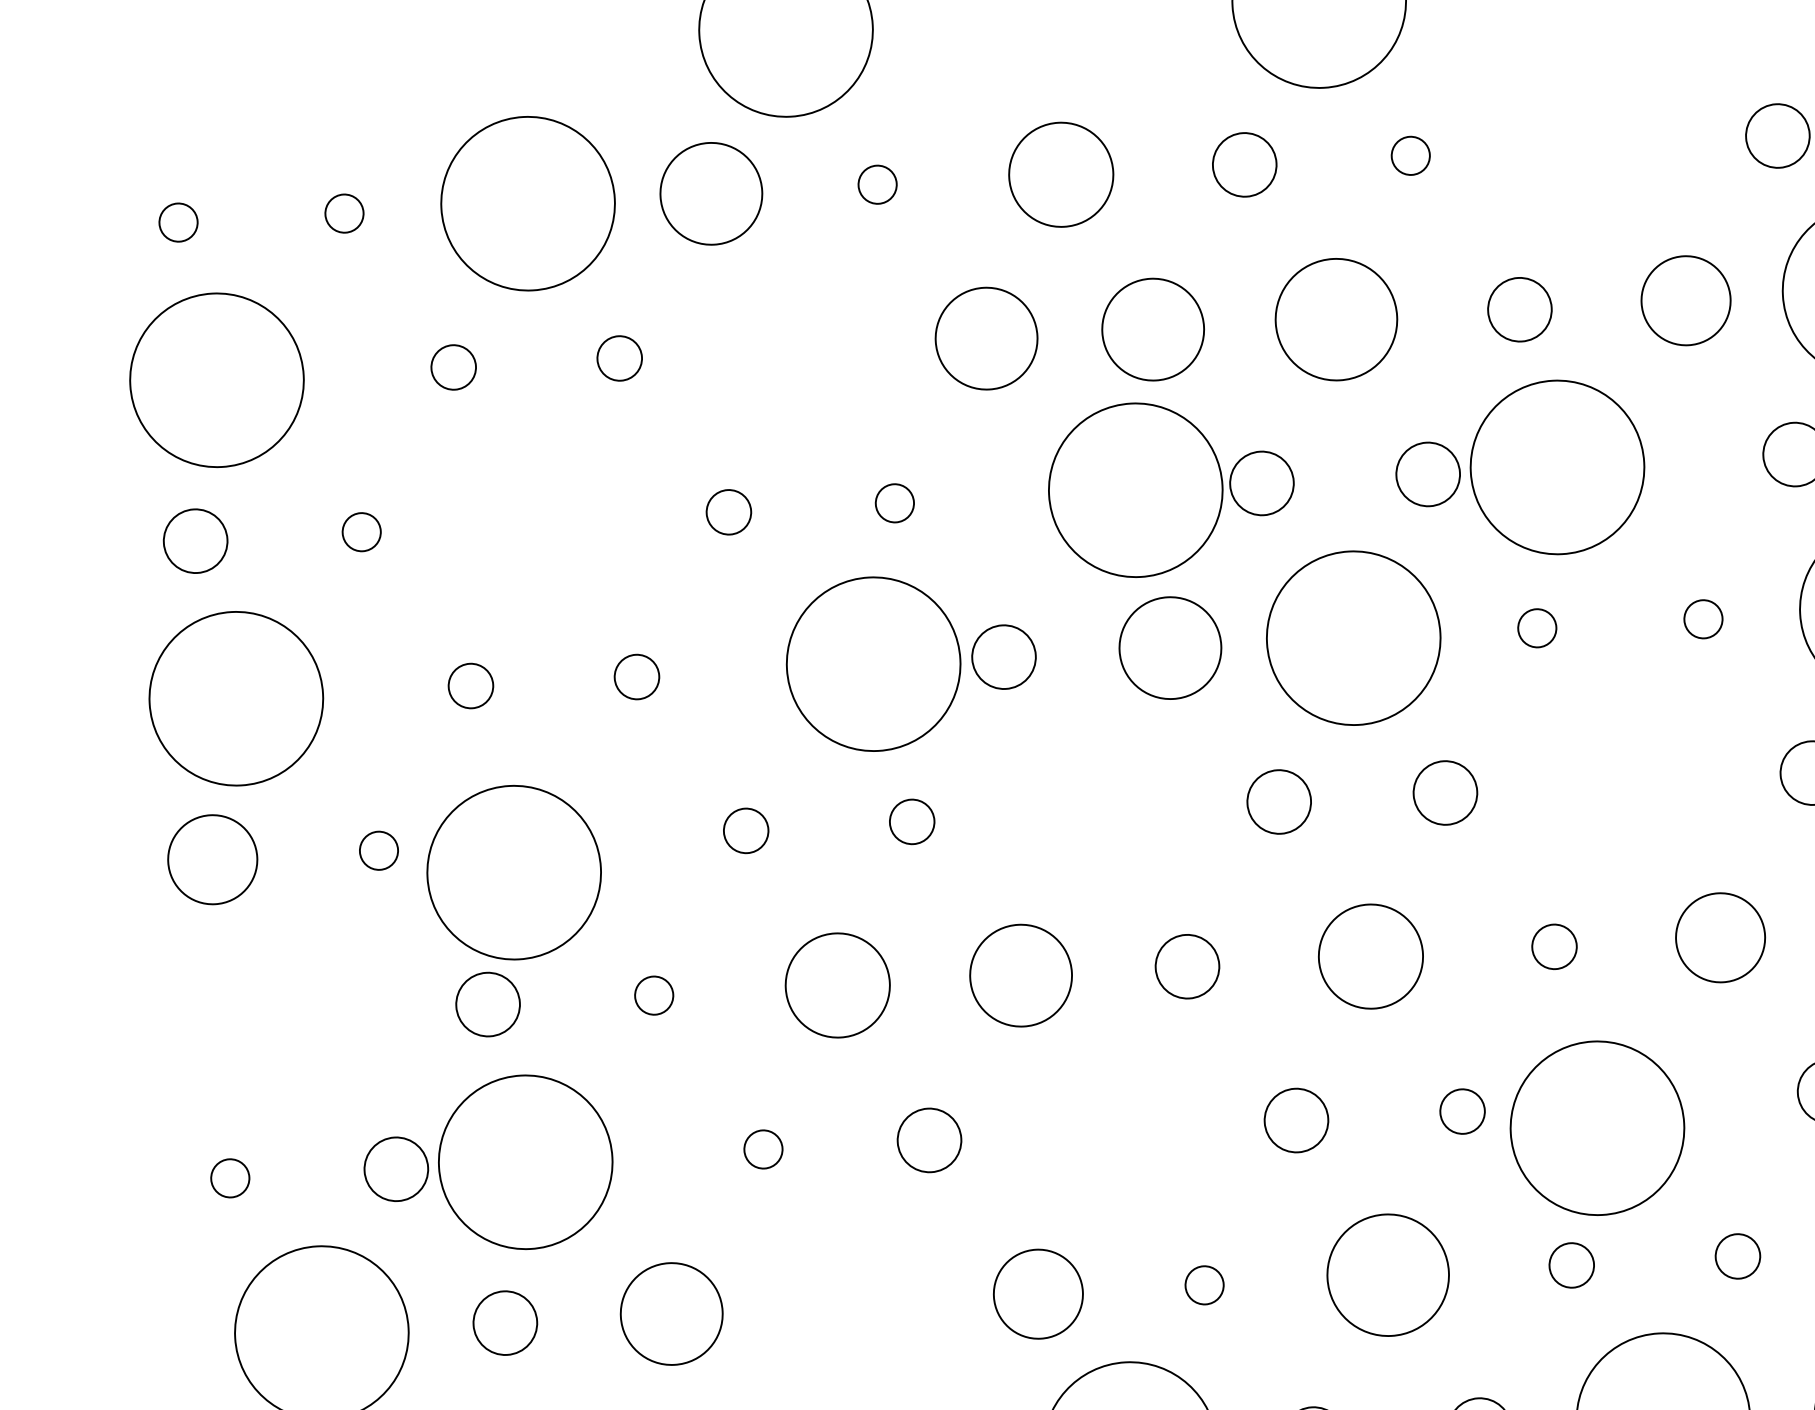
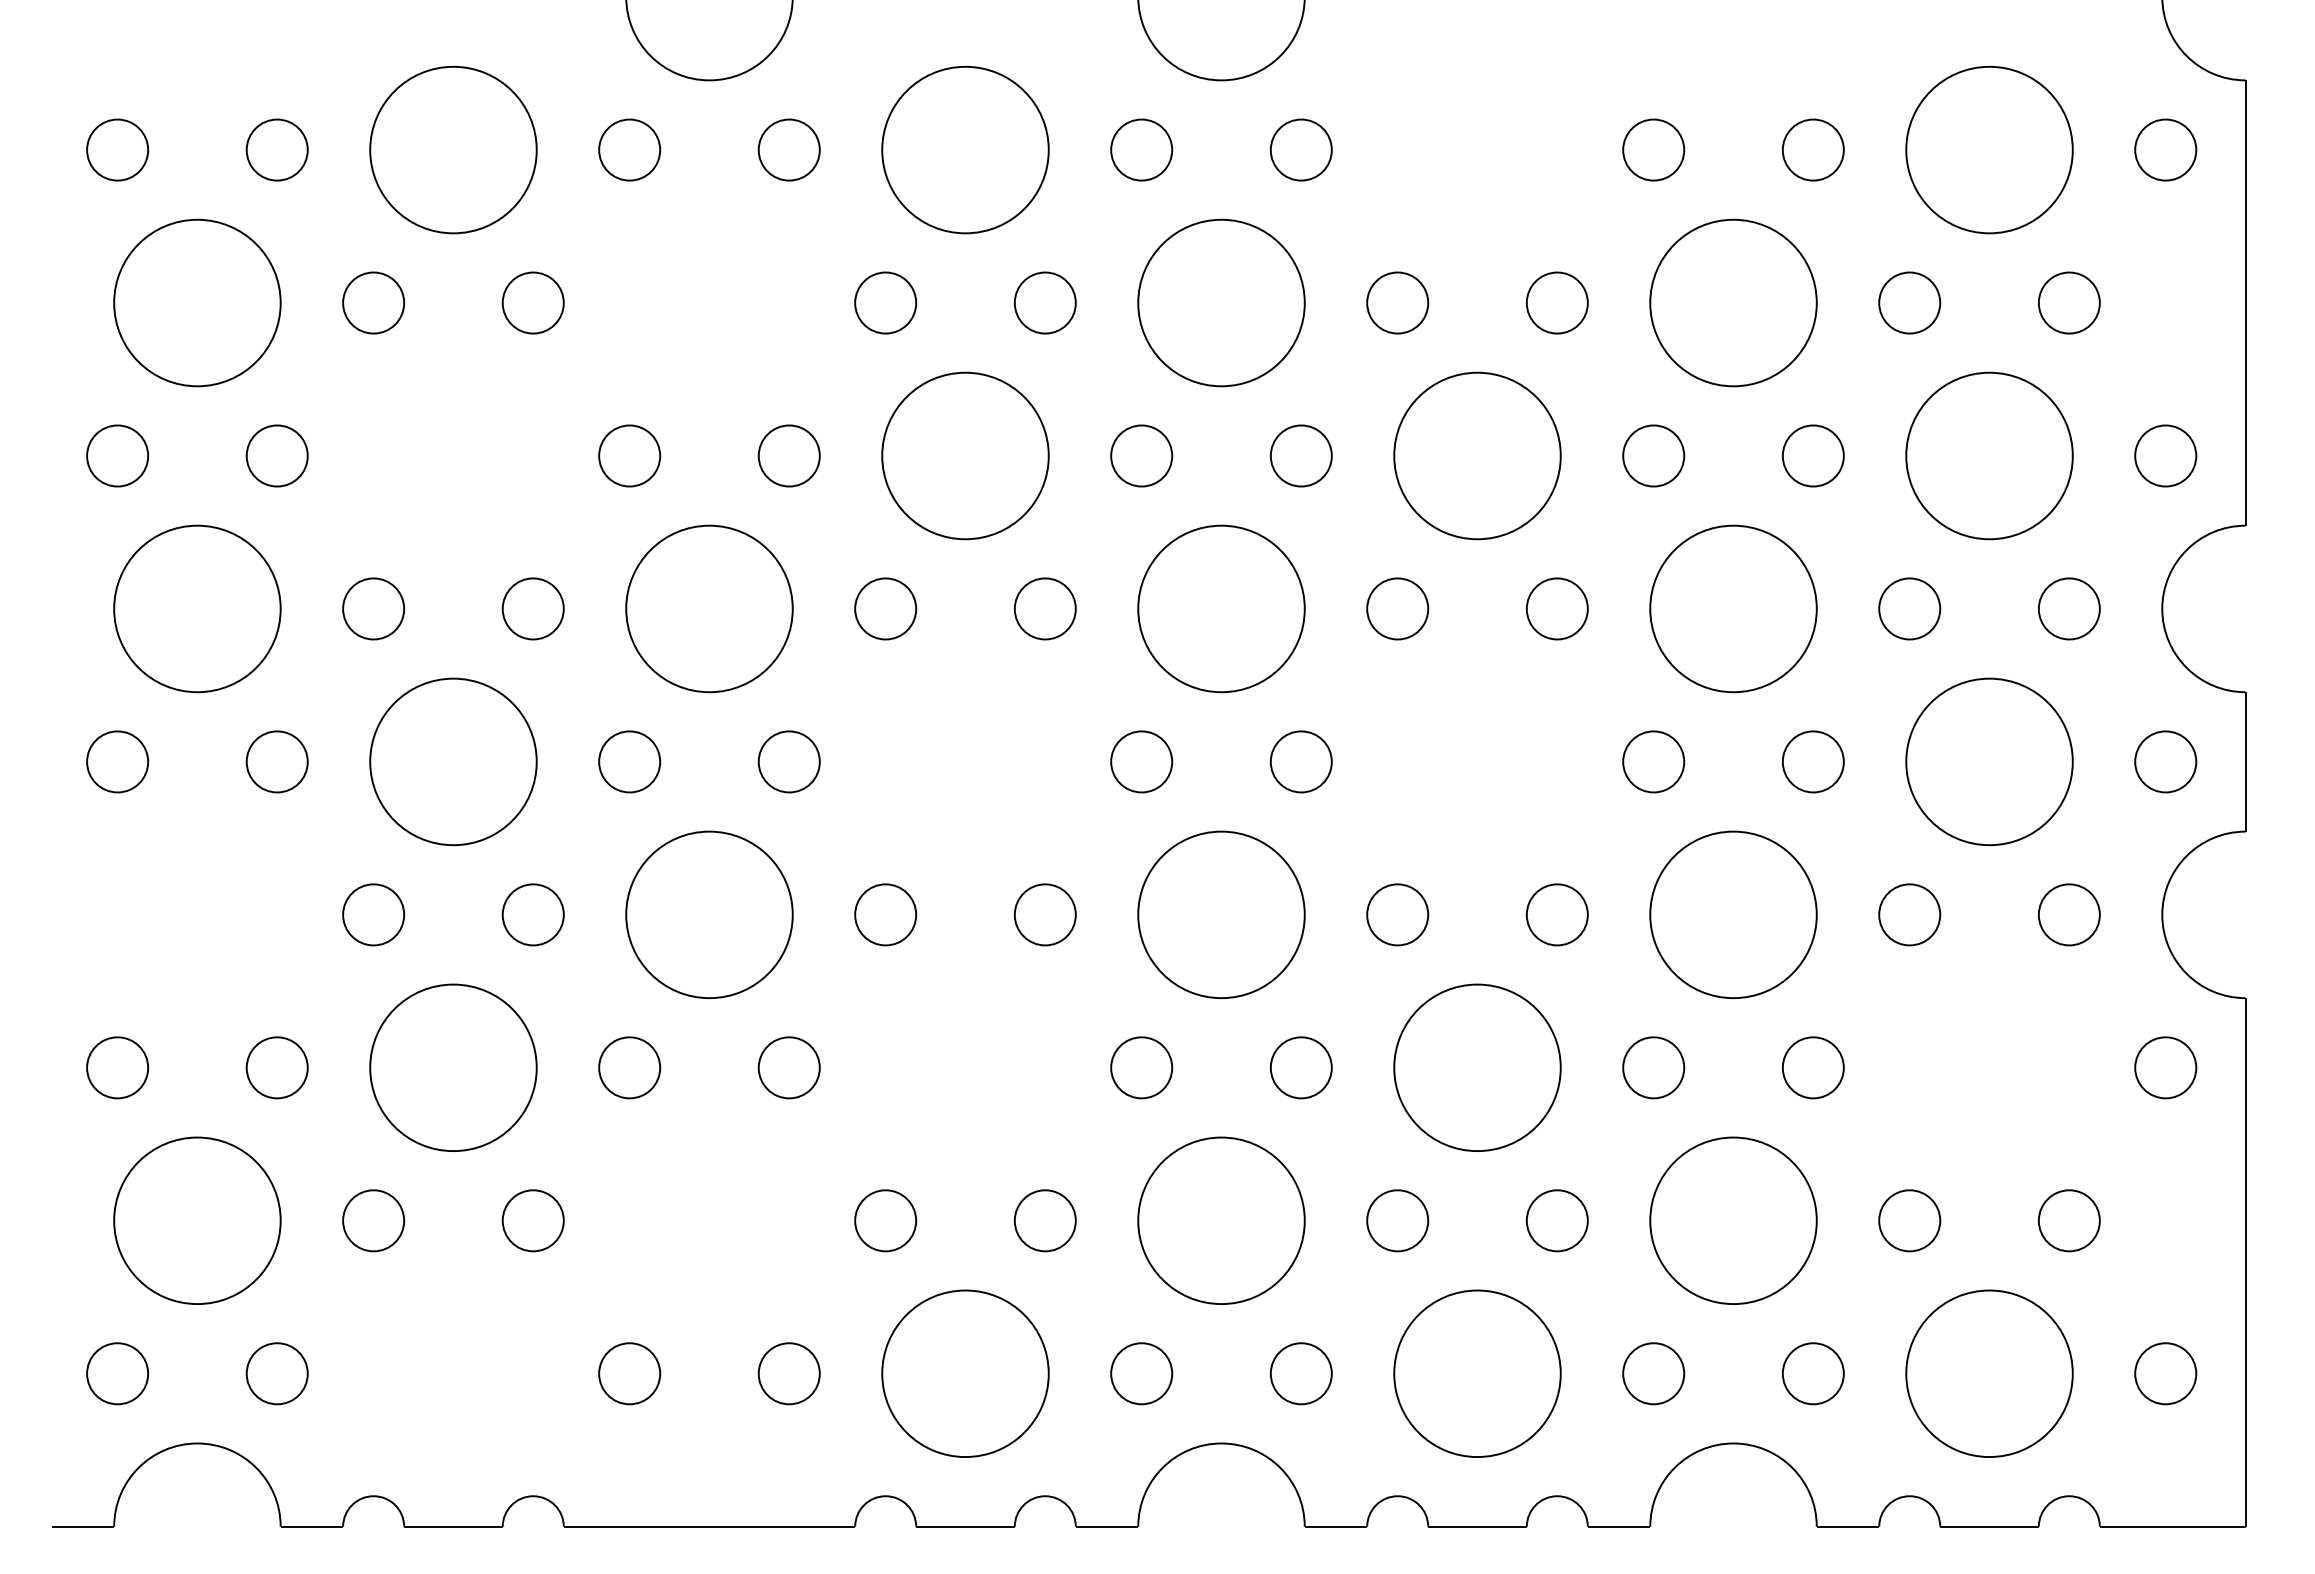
part: (1410, 155) -> (1300, 149), size x1.67
part: (1061, 174) -> (965, 149), size x1.67
part: (876, 184) -> (788, 149), size x1.67
part: (711, 193) -> (629, 149), size x0.62
part: (343, 213) -> (276, 149), size x1.67
part: (178, 222) -> (117, 149), size x1.67
part: (1686, 300) -> (1557, 302), size x0.71
part: (1336, 319) -> (1221, 302), size x1.43
part: (1152, 329) -> (1044, 302), size x0.62
part: (986, 338) -> (885, 302), size x0.62
part: (618, 357) -> (532, 302), size x1.43
part: (453, 366) -> (373, 302), size x1.43
part: (217, 379) -> (197, 302), moved
part: (1557, 466) -> (1477, 455), moved
part: (1135, 489) -> (965, 455), moved
part: (894, 502) -> (788, 455), size x1.67
part: (728, 511) -> (629, 455), size x1.43
part: (361, 531) -> (276, 455), size x1.67
part: (1703, 618) -> (1557, 608), size x1.67
part: (1536, 627) -> (1397, 608), size x1.67
part: (1169, 647) -> (1044, 608), size x0.62
part: (873, 663) -> (709, 608), moved
part: (636, 676) -> (532, 608), size x1.43
part: (470, 685) -> (373, 608), size x1.43
part: (236, 698) -> (197, 608), moved
part: (911, 821) -> (788, 761), size x1.43
part: (745, 830) -> (629, 761), size x1.43
part: (378, 850) -> (276, 761), size x1.67
part: (212, 859) -> (117, 761), size x0.71
part: (514, 872) -> (453, 761), moved
part: (1720, 937) -> (1557, 914), size x0.71
part: (1554, 946) -> (1397, 914), size x1.43
part: (1370, 956) -> (1221, 914), size x1.67
part: (1021, 975) -> (885, 914), size x0.62
part: (837, 985) -> (709, 914), size x1.67
part: (653, 995) -> (532, 914), size x1.67
part: (1461, 1111) -> (1300, 1067), size x1.43
part: (1597, 1127) -> (1477, 1067), moved
part: (763, 1149) -> (629, 1067), size x1.67
part: (525, 1161) -> (453, 1067), moved
part: (229, 1177) -> (117, 1067), size x1.67
part: (1738, 1256) -> (1557, 1220), size x1.43
part: (1571, 1265) -> (1397, 1220), size x1.43
part: (1388, 1275) -> (1221, 1220), size x1.43
part: (1203, 1284) -> (1044, 1220), size x1.67
part: (1038, 1293) -> (885, 1220), size x0.71
part: (670, 1313) -> (532, 1220), size x0.62

